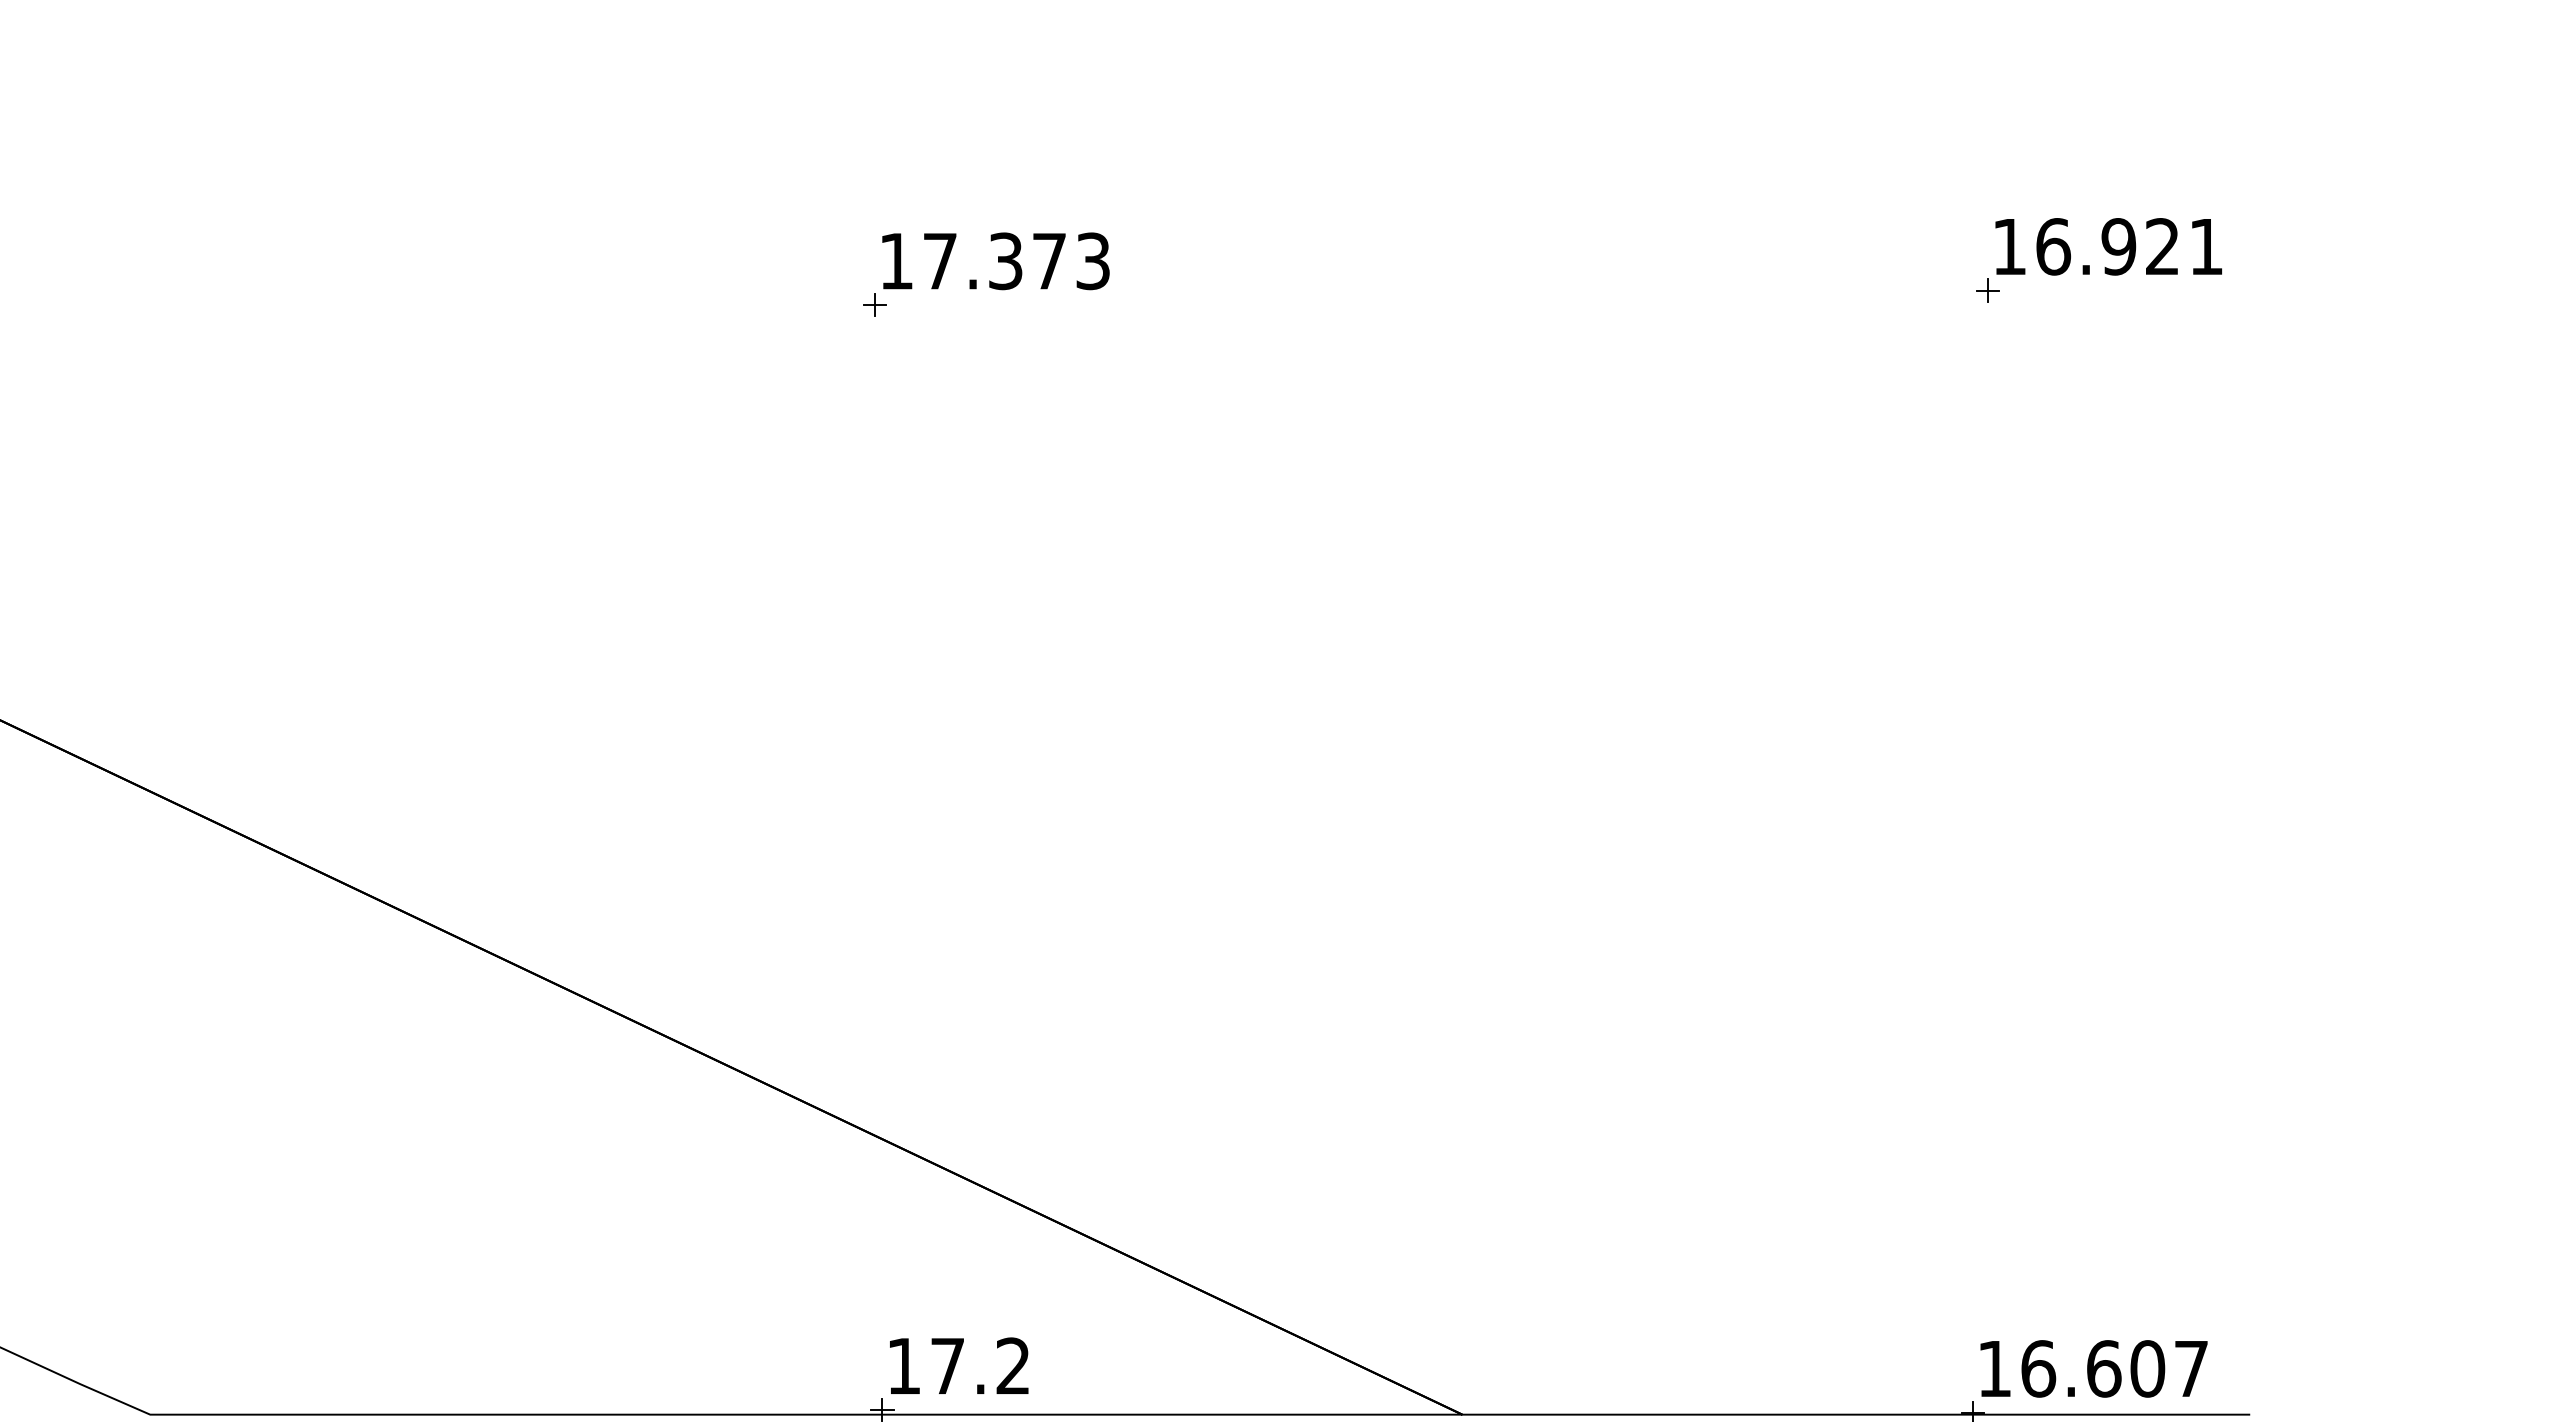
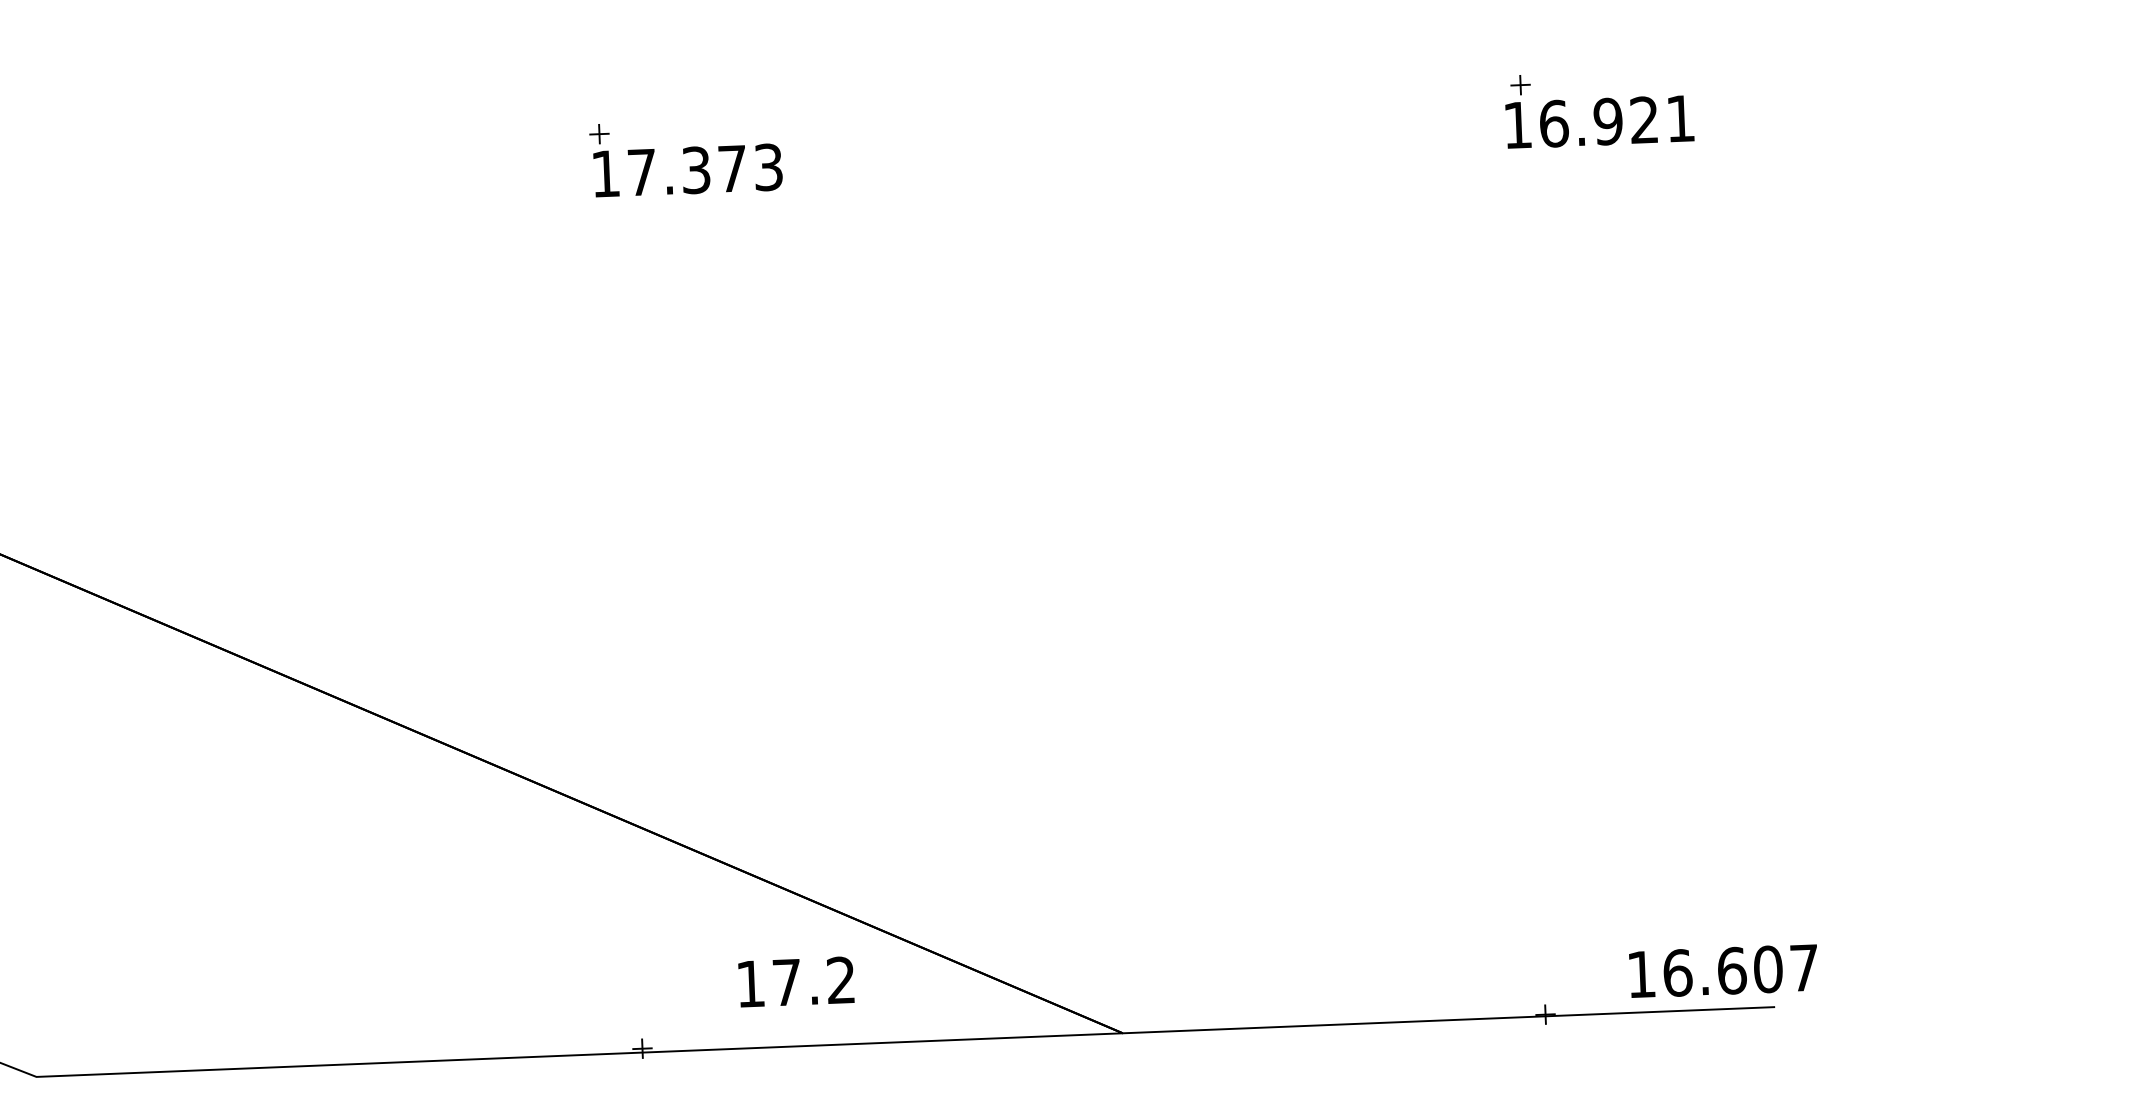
text: (2108, 246) -> (1599, 121), moved
text: (995, 261) -> (687, 170), moved
text: (959, 1365) -> (796, 981), moved
text: (2093, 1368) -> (1723, 970), moved

